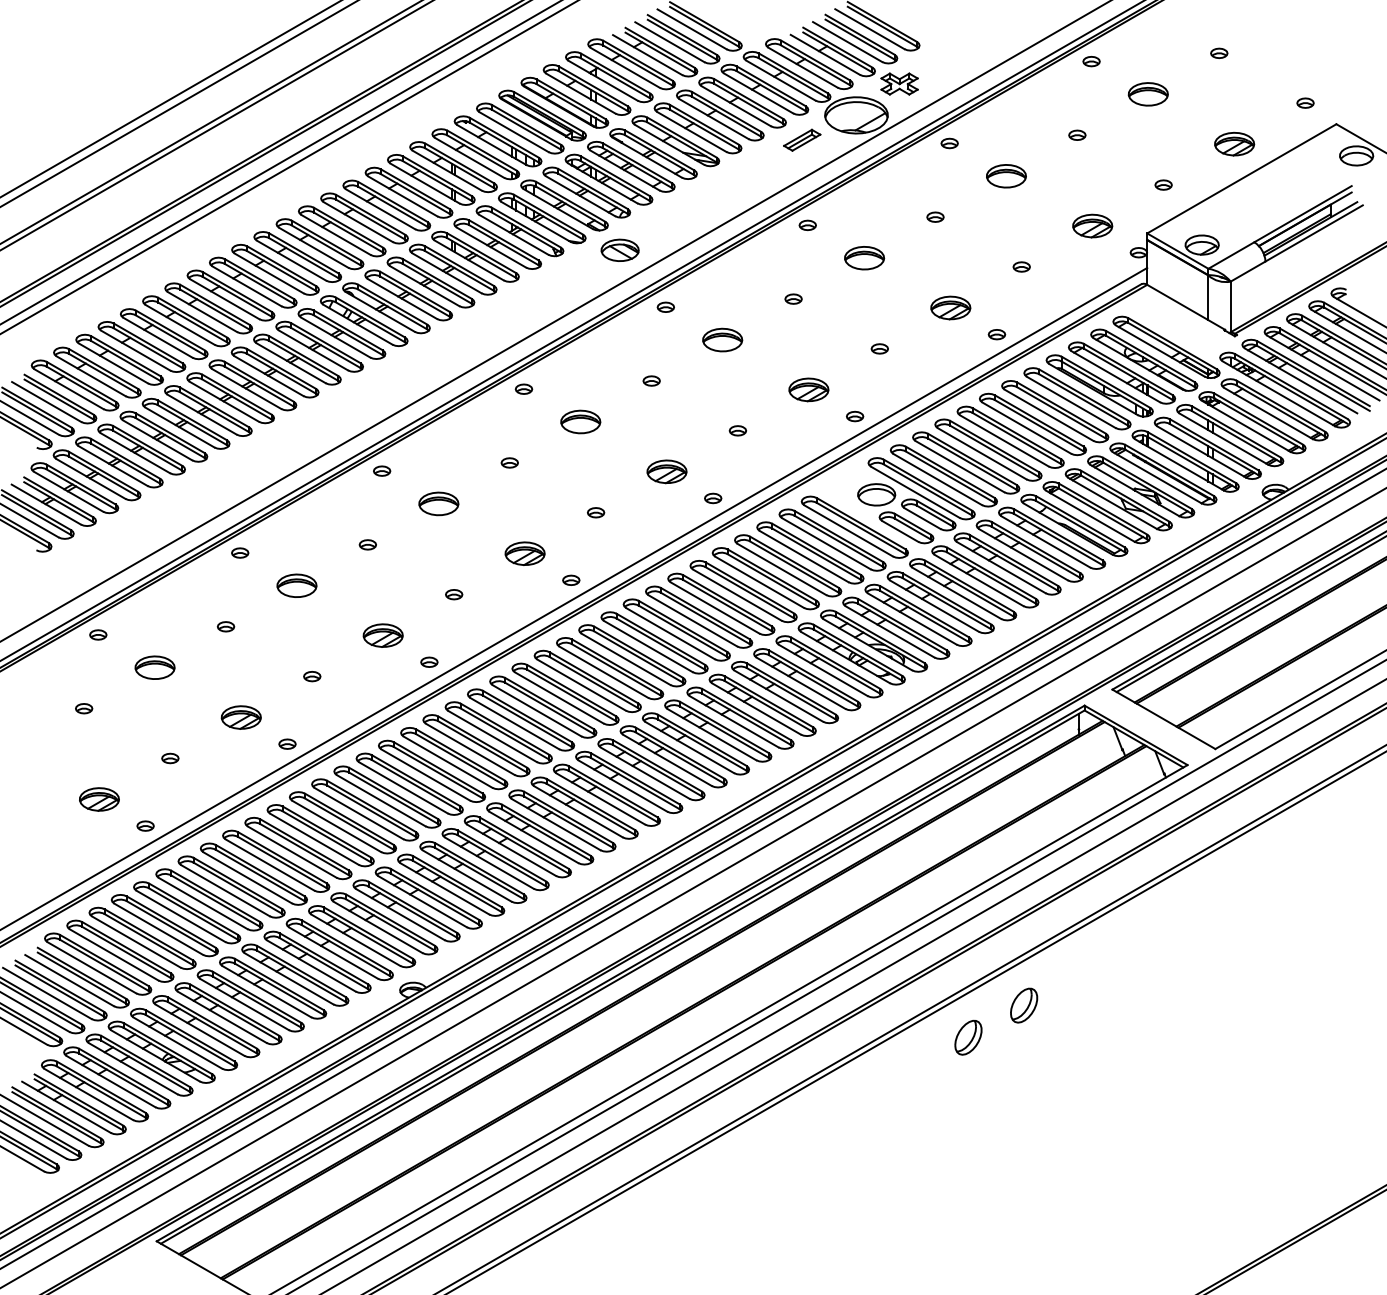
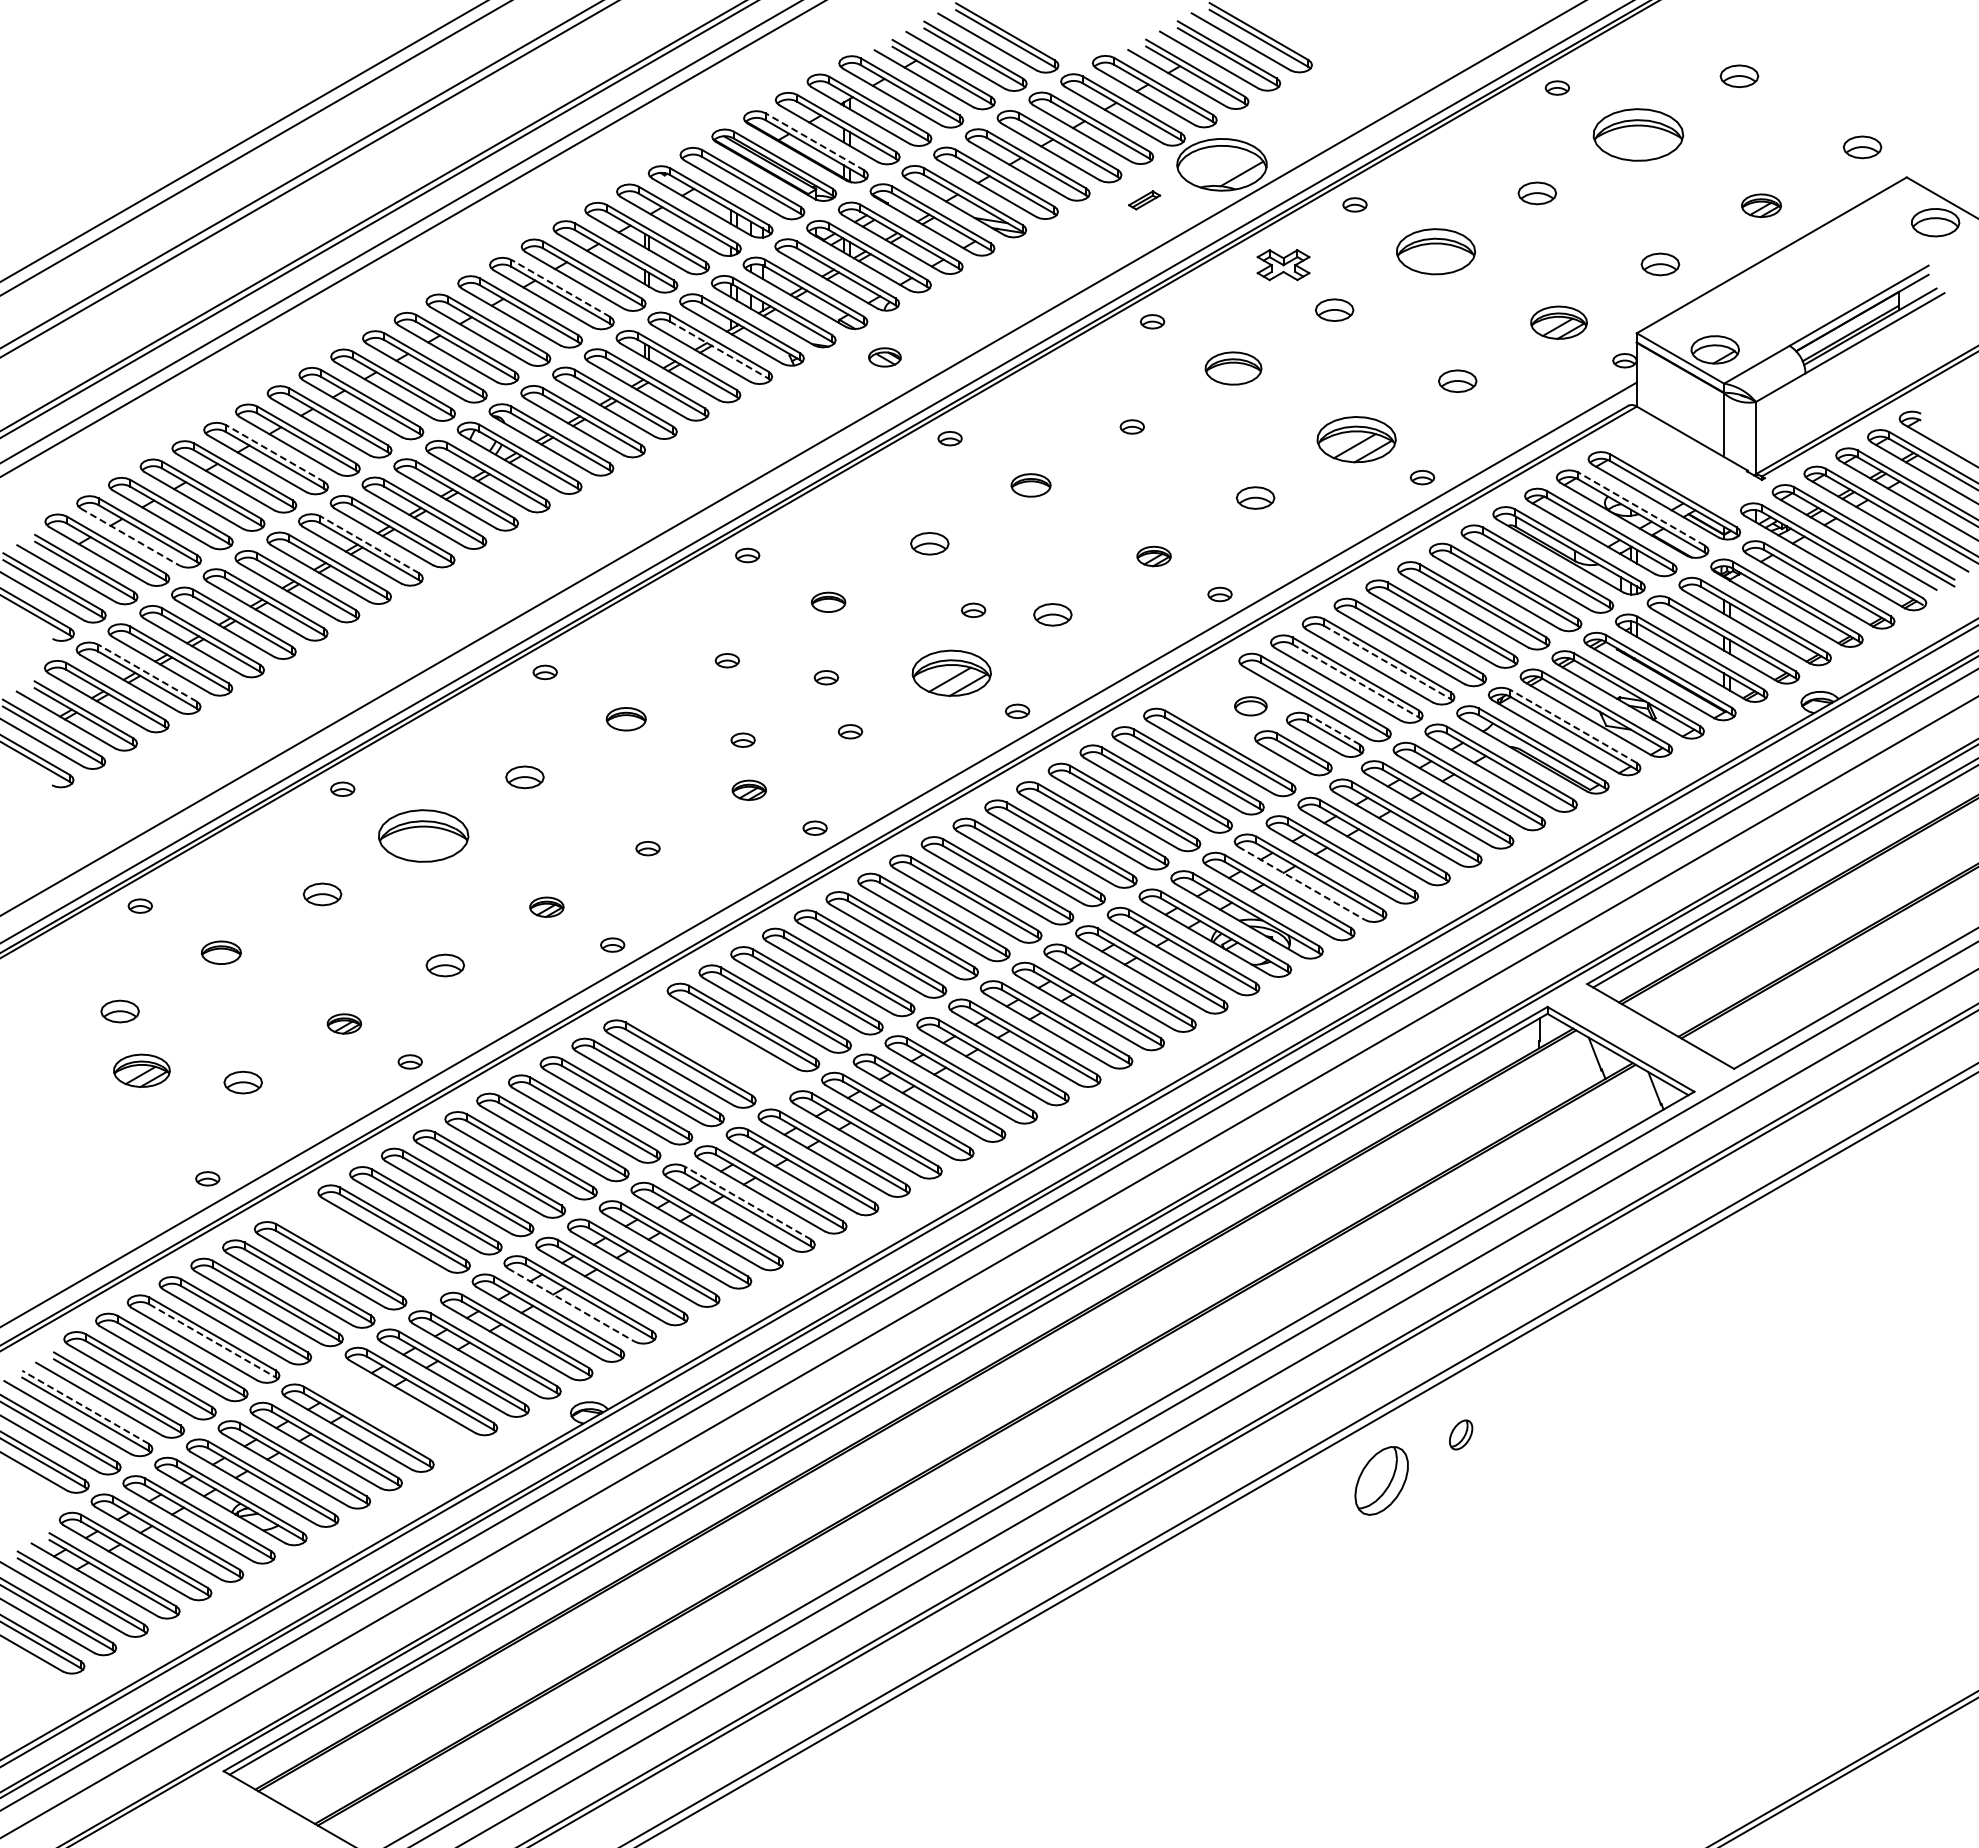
part: (1219, 53) -> (1739, 76), size x1.6
part: (899, 84) -> (1283, 265), moved
part: (1148, 94) -> (1638, 134), size x1.6
line: (570, 99) -> (814, 141), solid -> dashed
part: (1305, 103) -> (1862, 147), size x1.6
part: (1076, 134) -> (1536, 192), size x1.6
part: (802, 140) -> (1144, 200), size x0.6
part: (1234, 143) -> (1761, 205), size x0.7
part: (1006, 176) -> (1435, 251), size x1.4
part: (1163, 184) -> (1659, 263), size x1.6
line: (392, 202) -> (560, 288), solid -> dashed
part: (935, 216) -> (1334, 309), size x1.6
line: (504, 245) -> (719, 350), solid -> dashed
part: (619, 250) -> (884, 357), size x0.6
part: (1021, 266) -> (1457, 380), size x1.6
part: (950, 307) -> (1356, 439), size x1.4
line: (192, 317) -> (274, 453), solid -> dashed
part: (722, 340) -> (1030, 485), size x0.7
part: (879, 348) -> (1254, 497), size x1.6
line: (1150, 356) -> (1641, 508), solid -> dashed
line: (91, 376) -> (130, 537), solid -> dashed
part: (651, 380) -> (929, 543), size x1.6
line: (258, 381) -> (369, 544), solid -> dashed
part: (808, 389) -> (1153, 556), size x0.6
part: (580, 422) -> (828, 602), size x0.6
part: (682, 427) -> (973, 610), added
part: (737, 430) -> (1052, 614), size x1.6
line: (972, 464) -> (1387, 662), solid -> dashed
line: (103, 471) -> (147, 672), solid -> dashed
part: (666, 471) -> (951, 673), size x1.4
part: (579, 474) -> (826, 677), added
line: (950, 477) -> (1356, 681), solid -> dashed
part: (876, 495) -> (1250, 706), size x0.6
part: (439, 504) -> (626, 719), size x0.7
line: (1102, 509) -> (1573, 726), solid -> dashed
line: (935, 511) -> (1334, 729), solid -> dashed
part: (520, 518) -> (742, 739), added
part: (367, 544) -> (524, 777), size x1.6
part: (525, 553) -> (749, 790), size x0.6
part: (296, 585) -> (423, 835), size x1.6
line: (912, 619) -> (1302, 883), solid -> dashed
part: (225, 626) -> (322, 894), size x1.6
part: (383, 635) -> (546, 907), size x0.6
part: (155, 667) -> (221, 952), size x0.7
part: (312, 676) -> (445, 965), size x1.6
part: (83, 708) -> (119, 1010), size x1.6
part: (241, 717) -> (344, 1023), size x0.6
part: (498, 732) -> (711, 1045), removed
part: (169, 757) -> (242, 1081), size x1.6
part: (99, 799) -> (141, 1070), moved
line: (523, 842) -> (747, 1202), solid -> dashed
part: (254, 874) -> (362, 1247), removed
line: (400, 914) -> (571, 1305), solid -> dashed
line: (148, 940) -> (212, 1341), solid -> dashed
line: (59, 986) -> (85, 1407), solid -> dashed
part: (272, 987) -> (389, 1409), removed
part: (1023, 1005) -> (1460, 1434), size x0.6
part: (968, 1037) -> (1381, 1480), size x1.4

